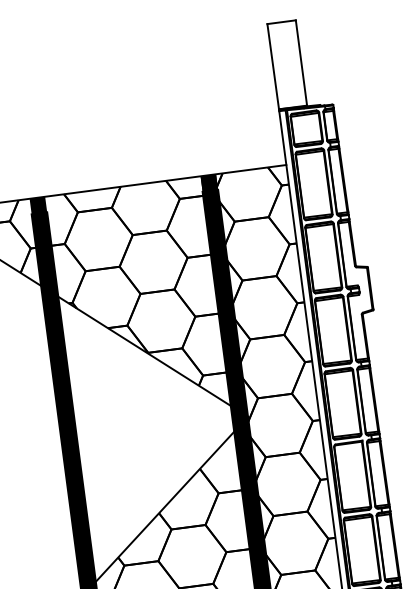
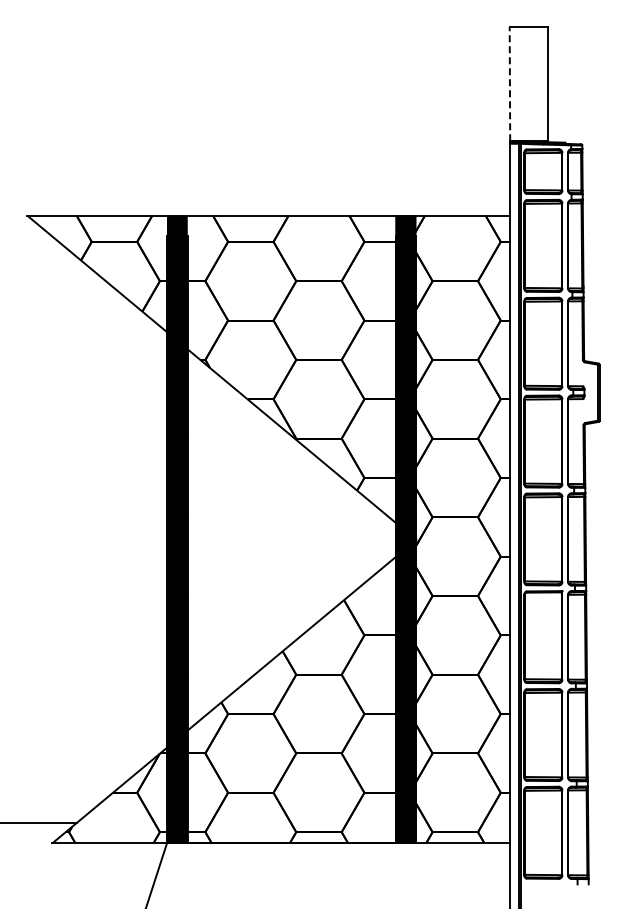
line: (272, 66) -> (509, 84), solid -> dashed

